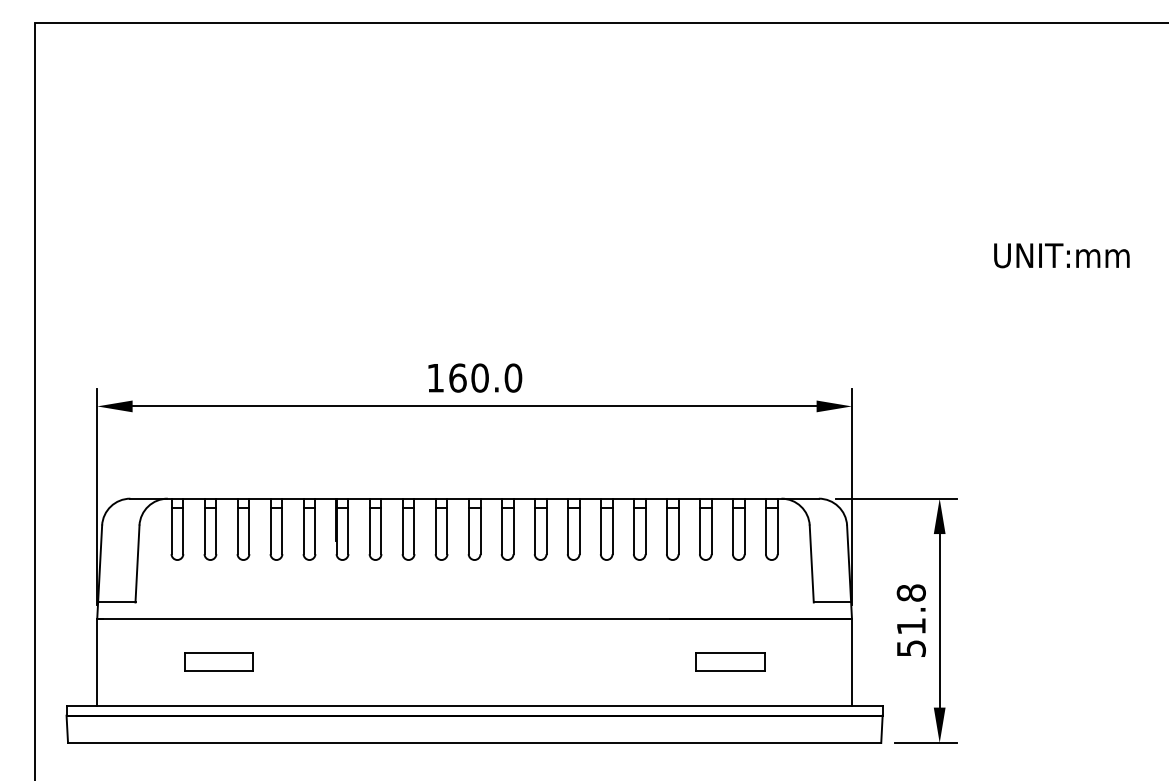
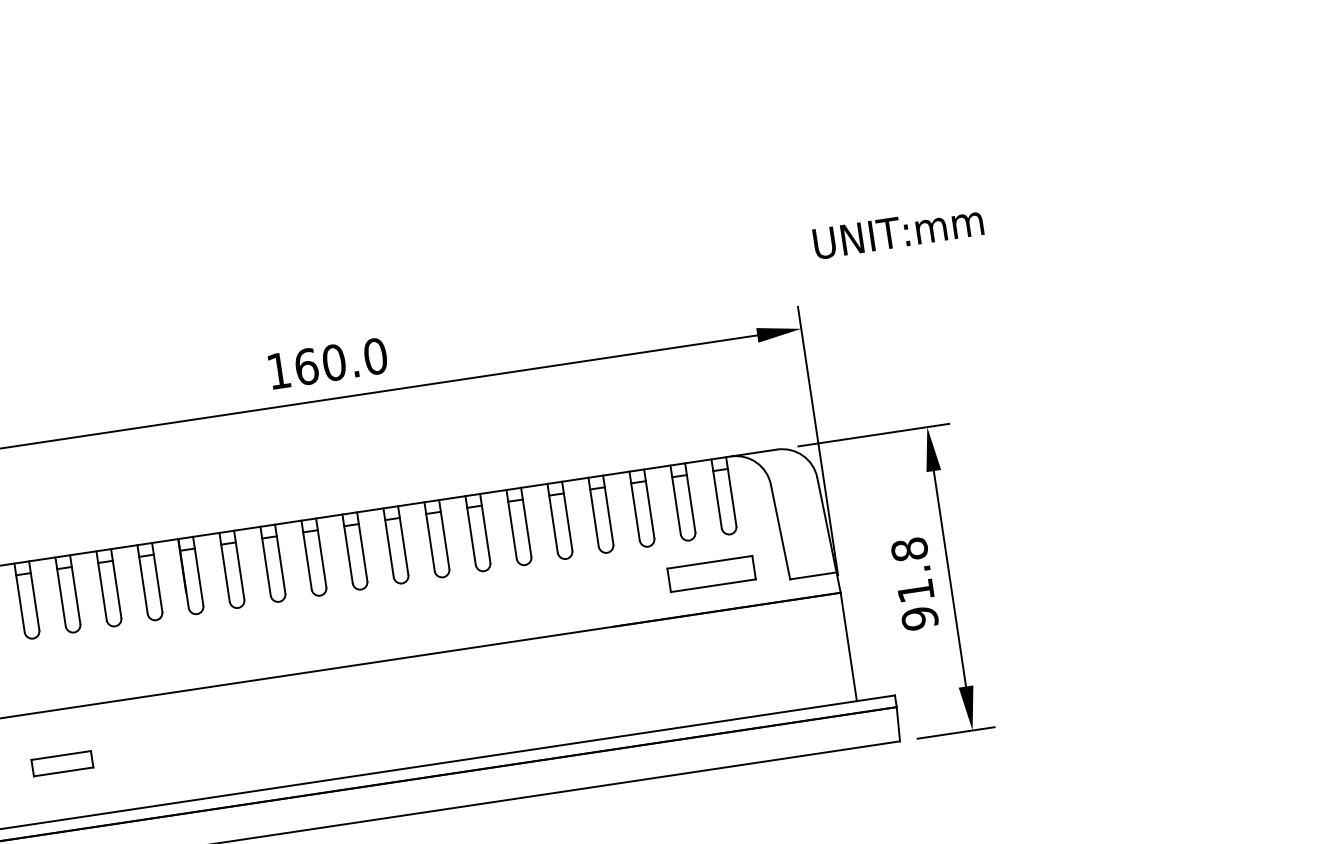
text: (1061, 255) -> (897, 231), moved
text: (910, 648) -> (918, 618), 51.8 -> 91.8
part: (218, 661) -> (61, 763), size x0.7
part: (730, 661) -> (711, 573), moved

